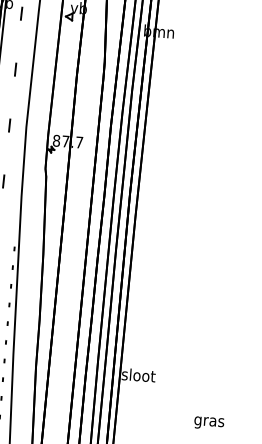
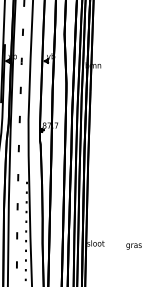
text: (208, 423) -> (133, 246), moved

